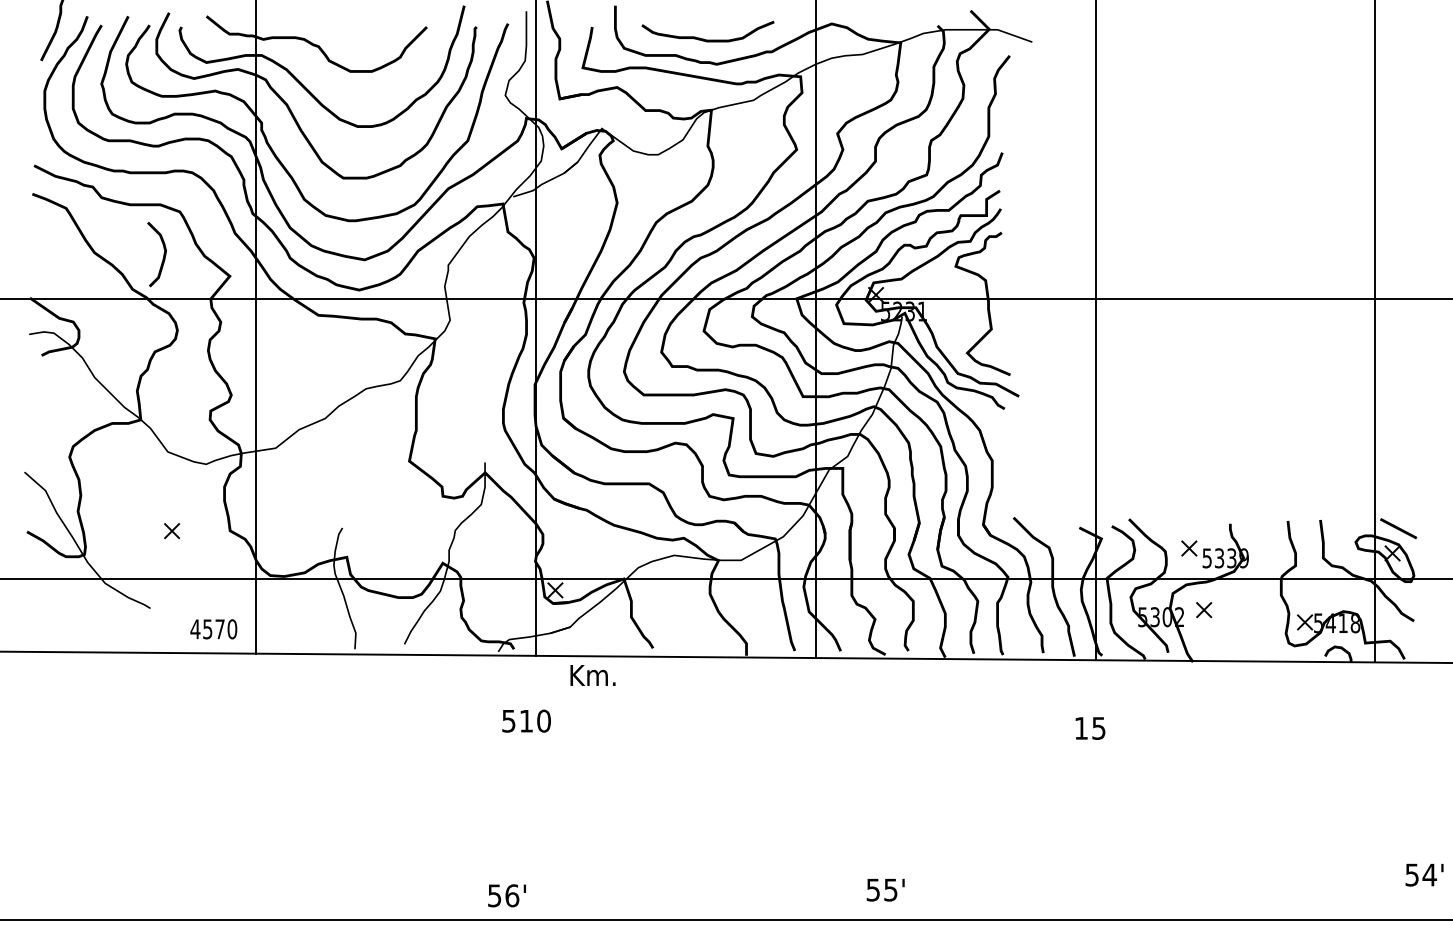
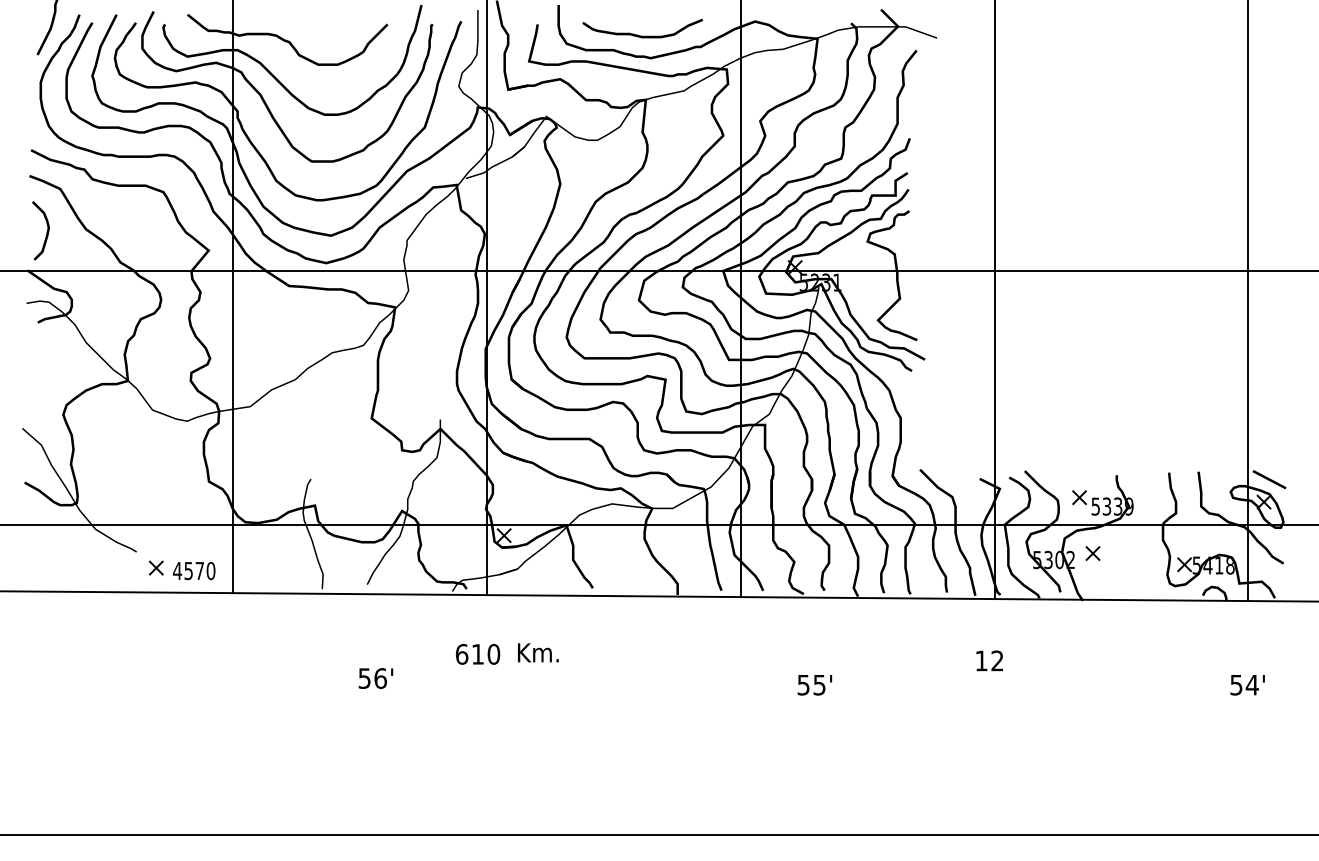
curve: (163, 254) -> (46, 230), moved
part: (172, 531) -> (156, 568), moved
text: (592, 675) -> (537, 652), moved
text: (508, 720) -> (461, 653), 510 -> 610
text: (1098, 727) -> (997, 660), 15 -> 12
text: (1424, 874) -> (1247, 684), moved
text: (885, 889) -> (814, 684), moved
text: (506, 895) -> (375, 678), moved

